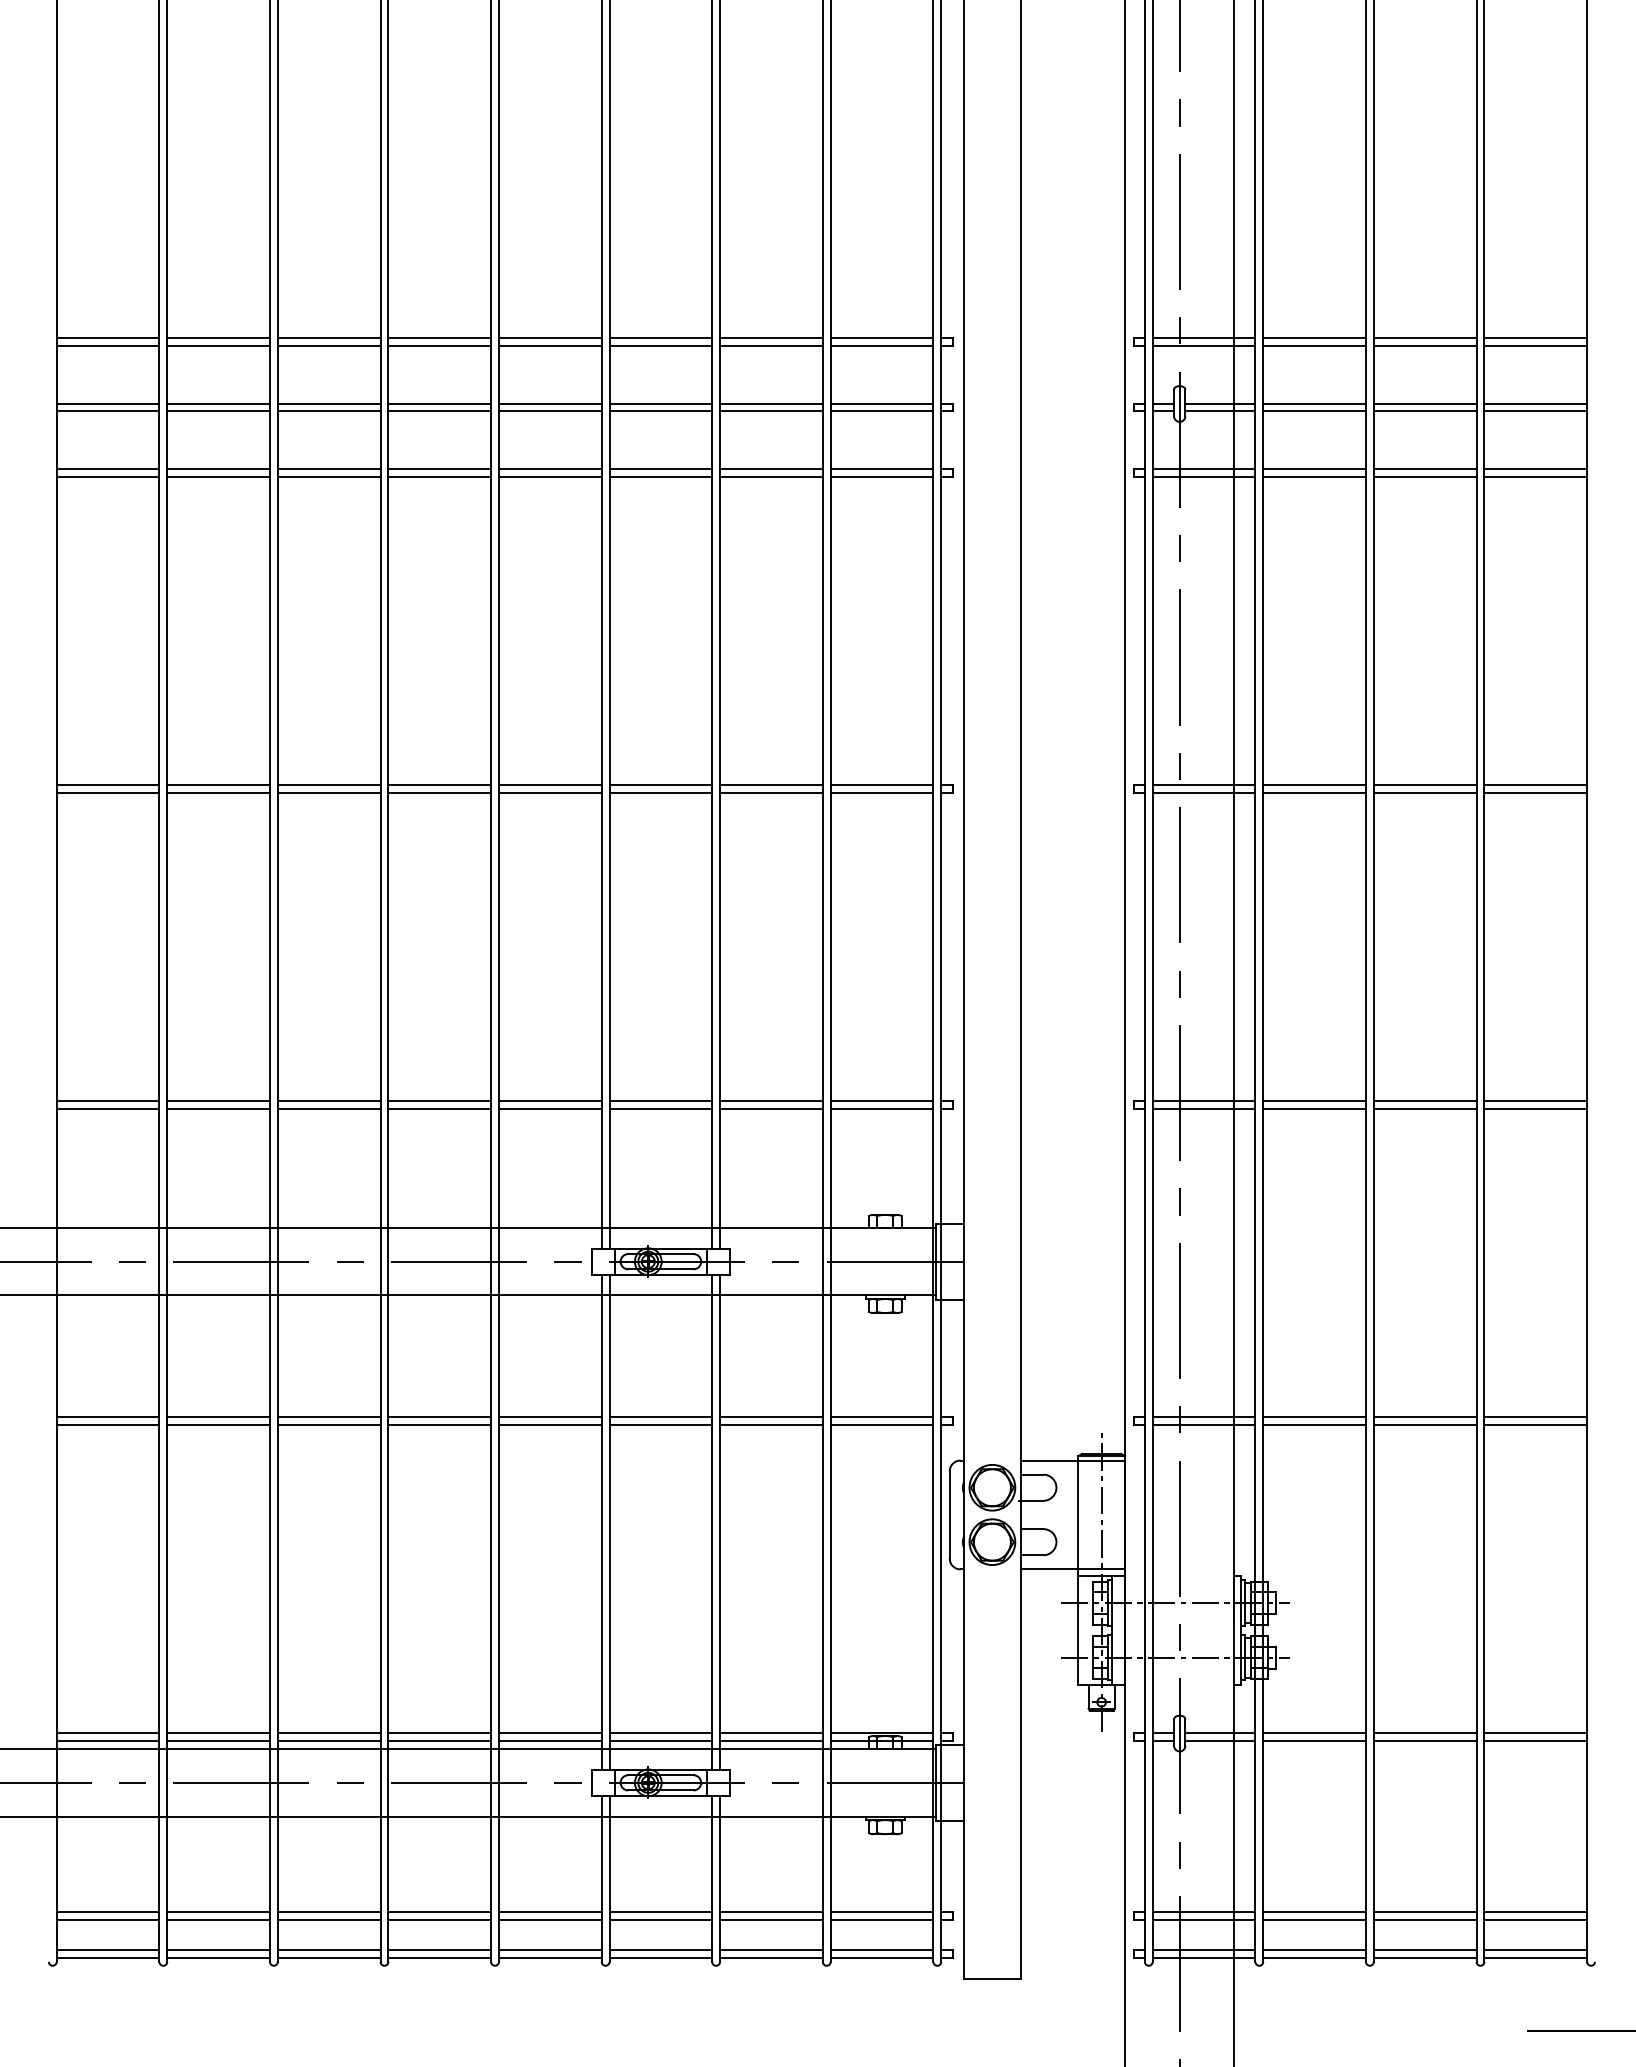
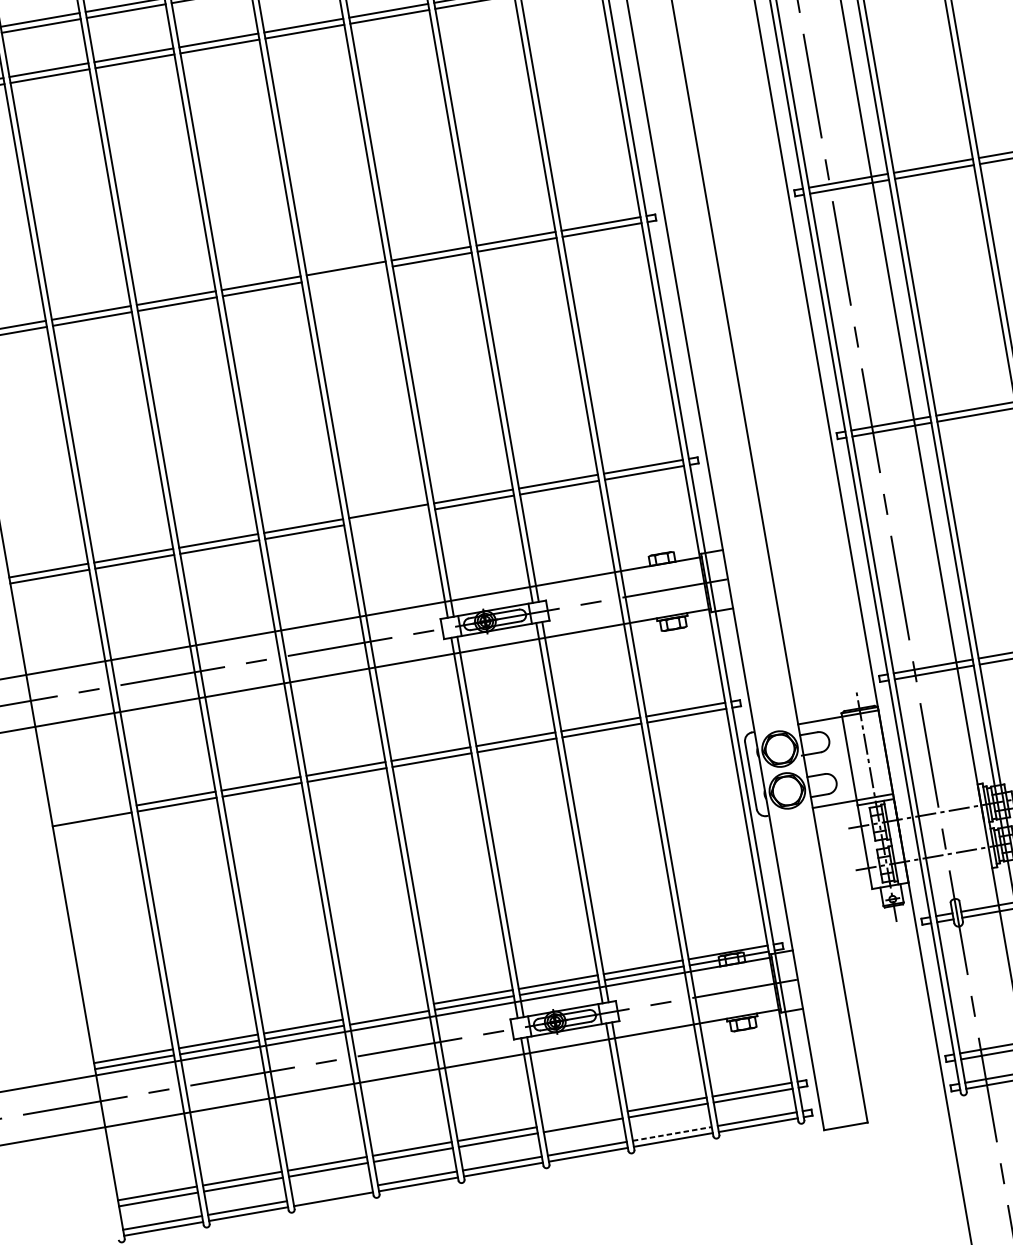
line: (549, 792) -> (346, 274), removed
line: (549, 1108) -> (388, 517), removed
line: (107, 1417) -> (90, 813), removed
line: (439, 1733) -> (388, 1012), removed
line: (660, 1911) -> (581, 1119), removed
line: (328, 1950) -> (332, 1193), removed
line: (771, 1950) -> (672, 1134), solid -> dashed

